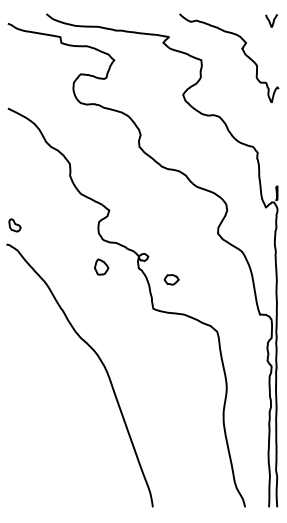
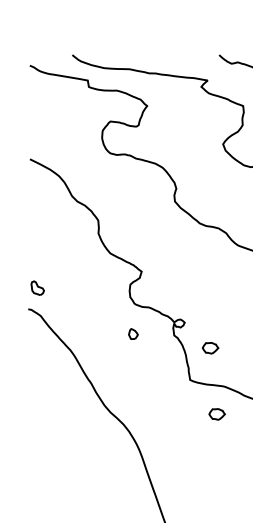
part: (101, 266) -> (133, 333), size x0.6
part: (177, 339) -> (216, 413), added

